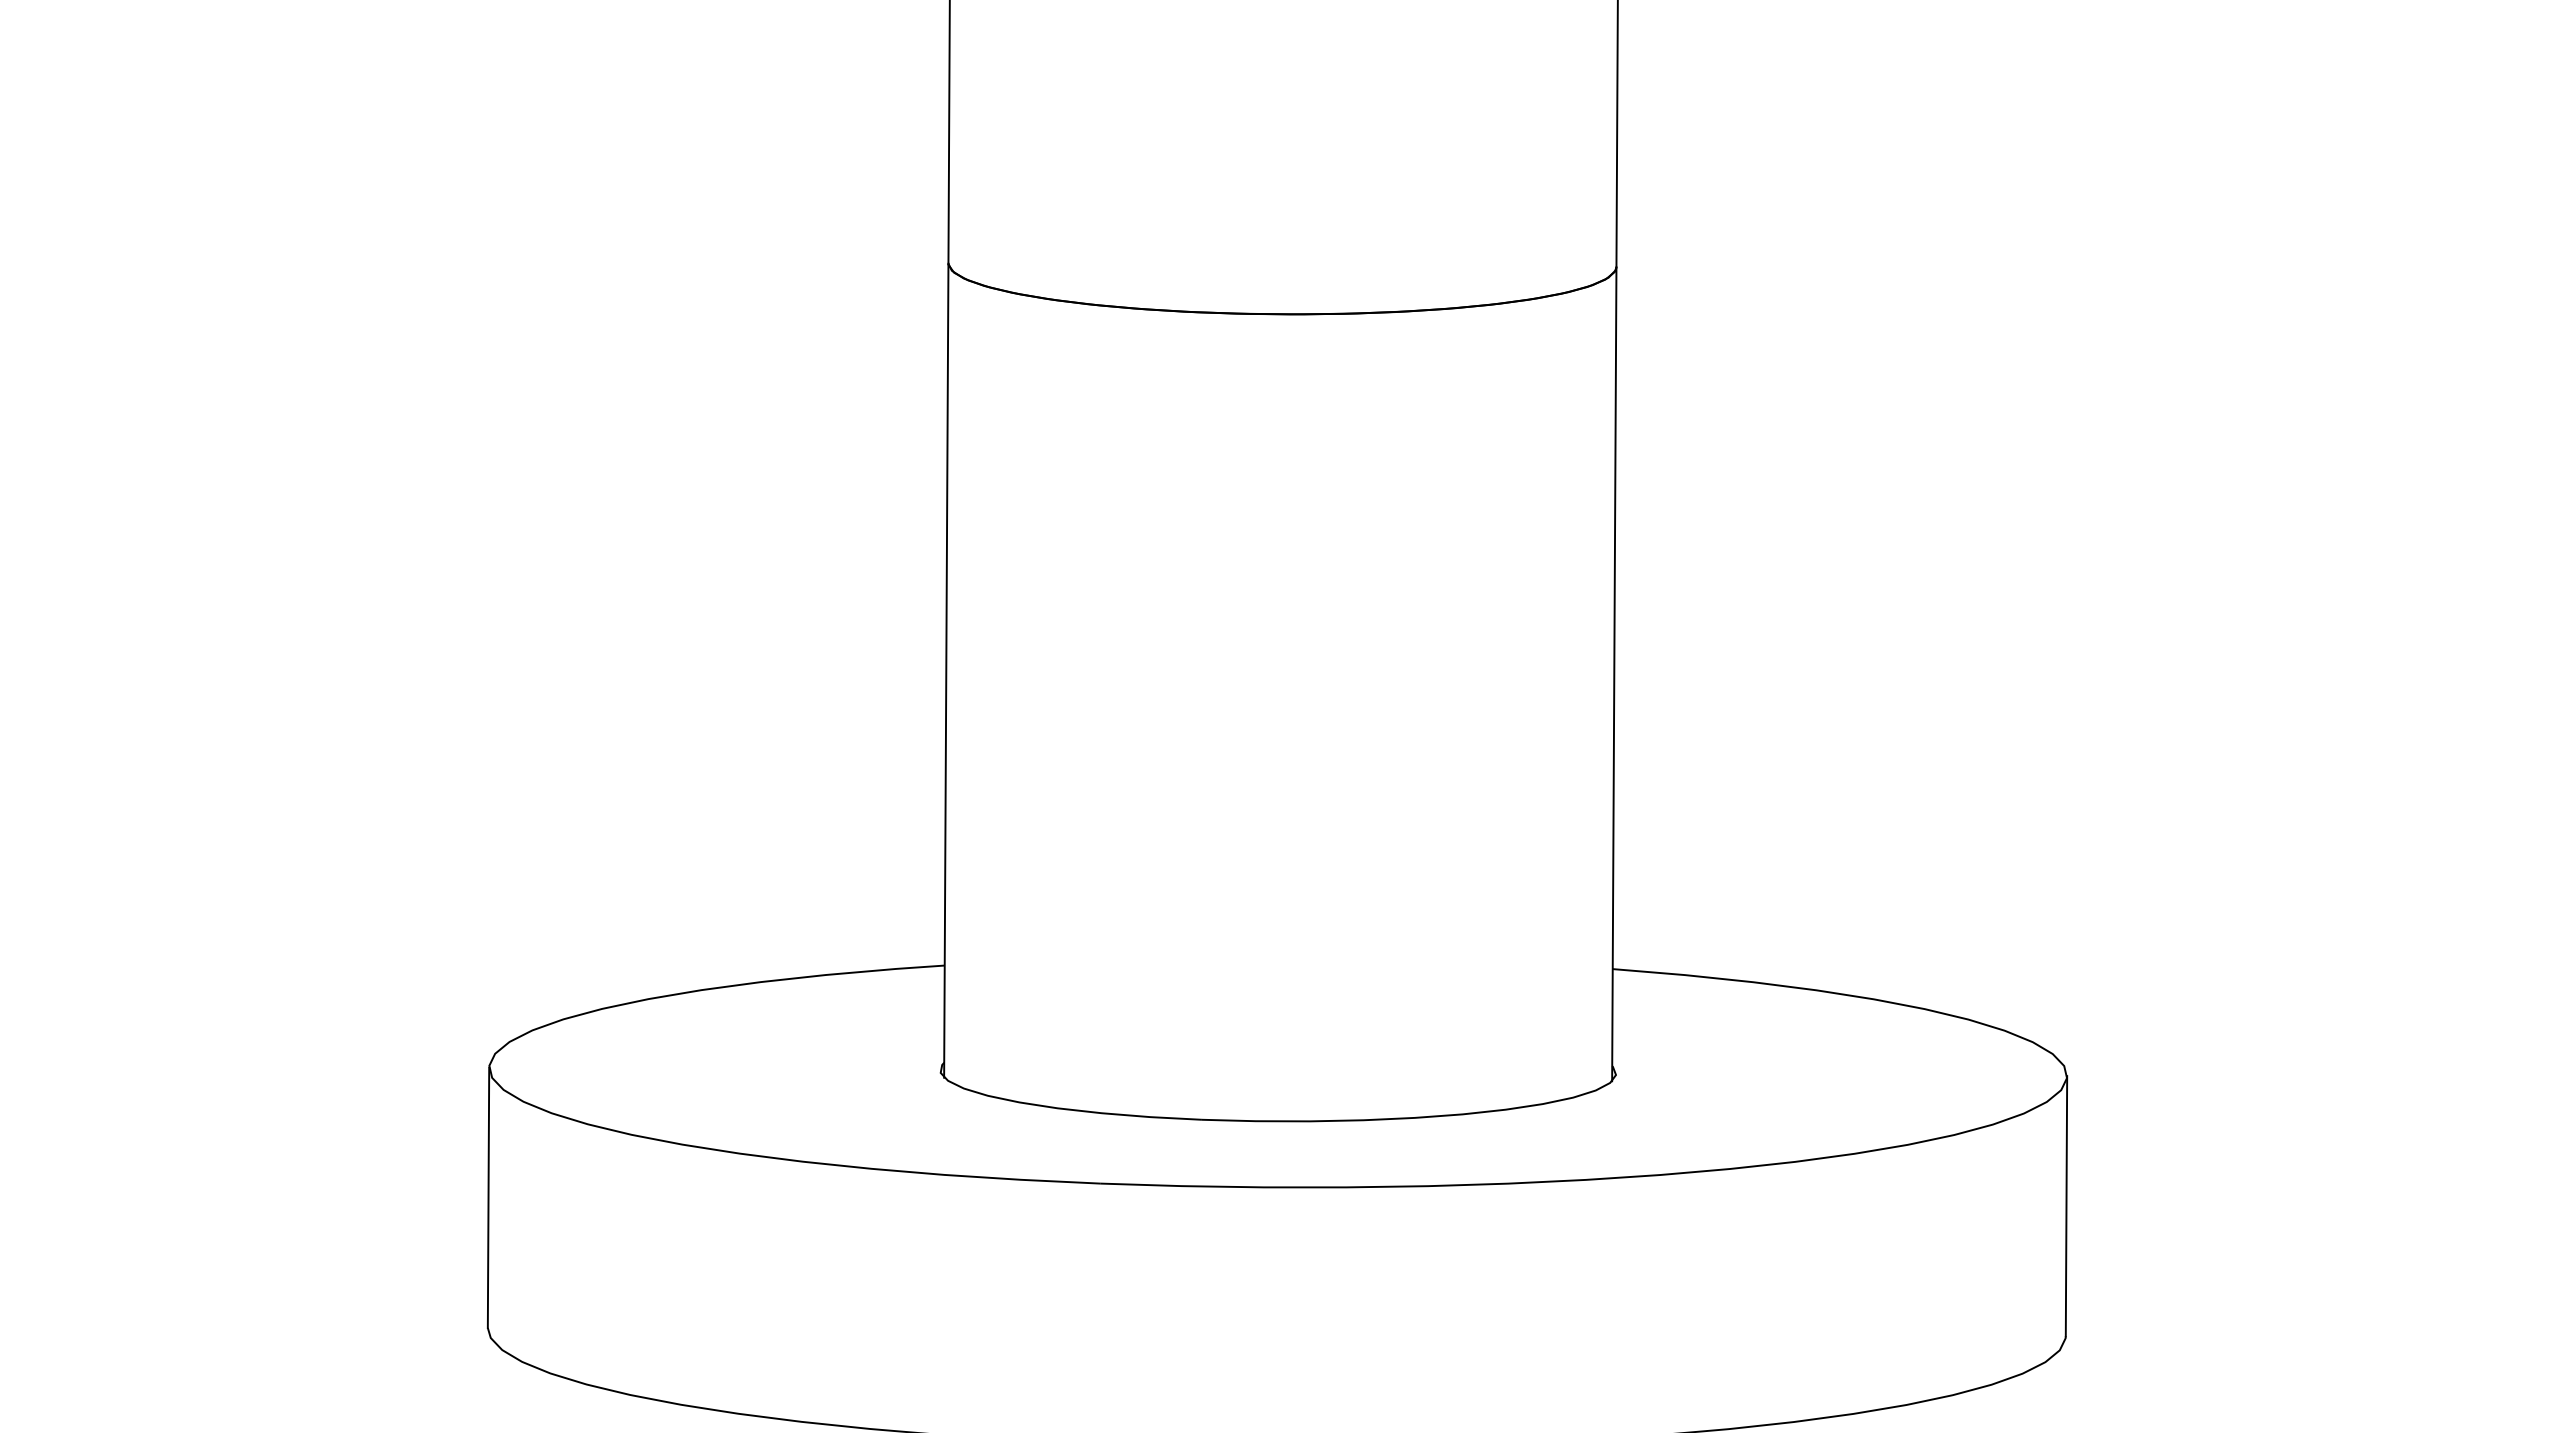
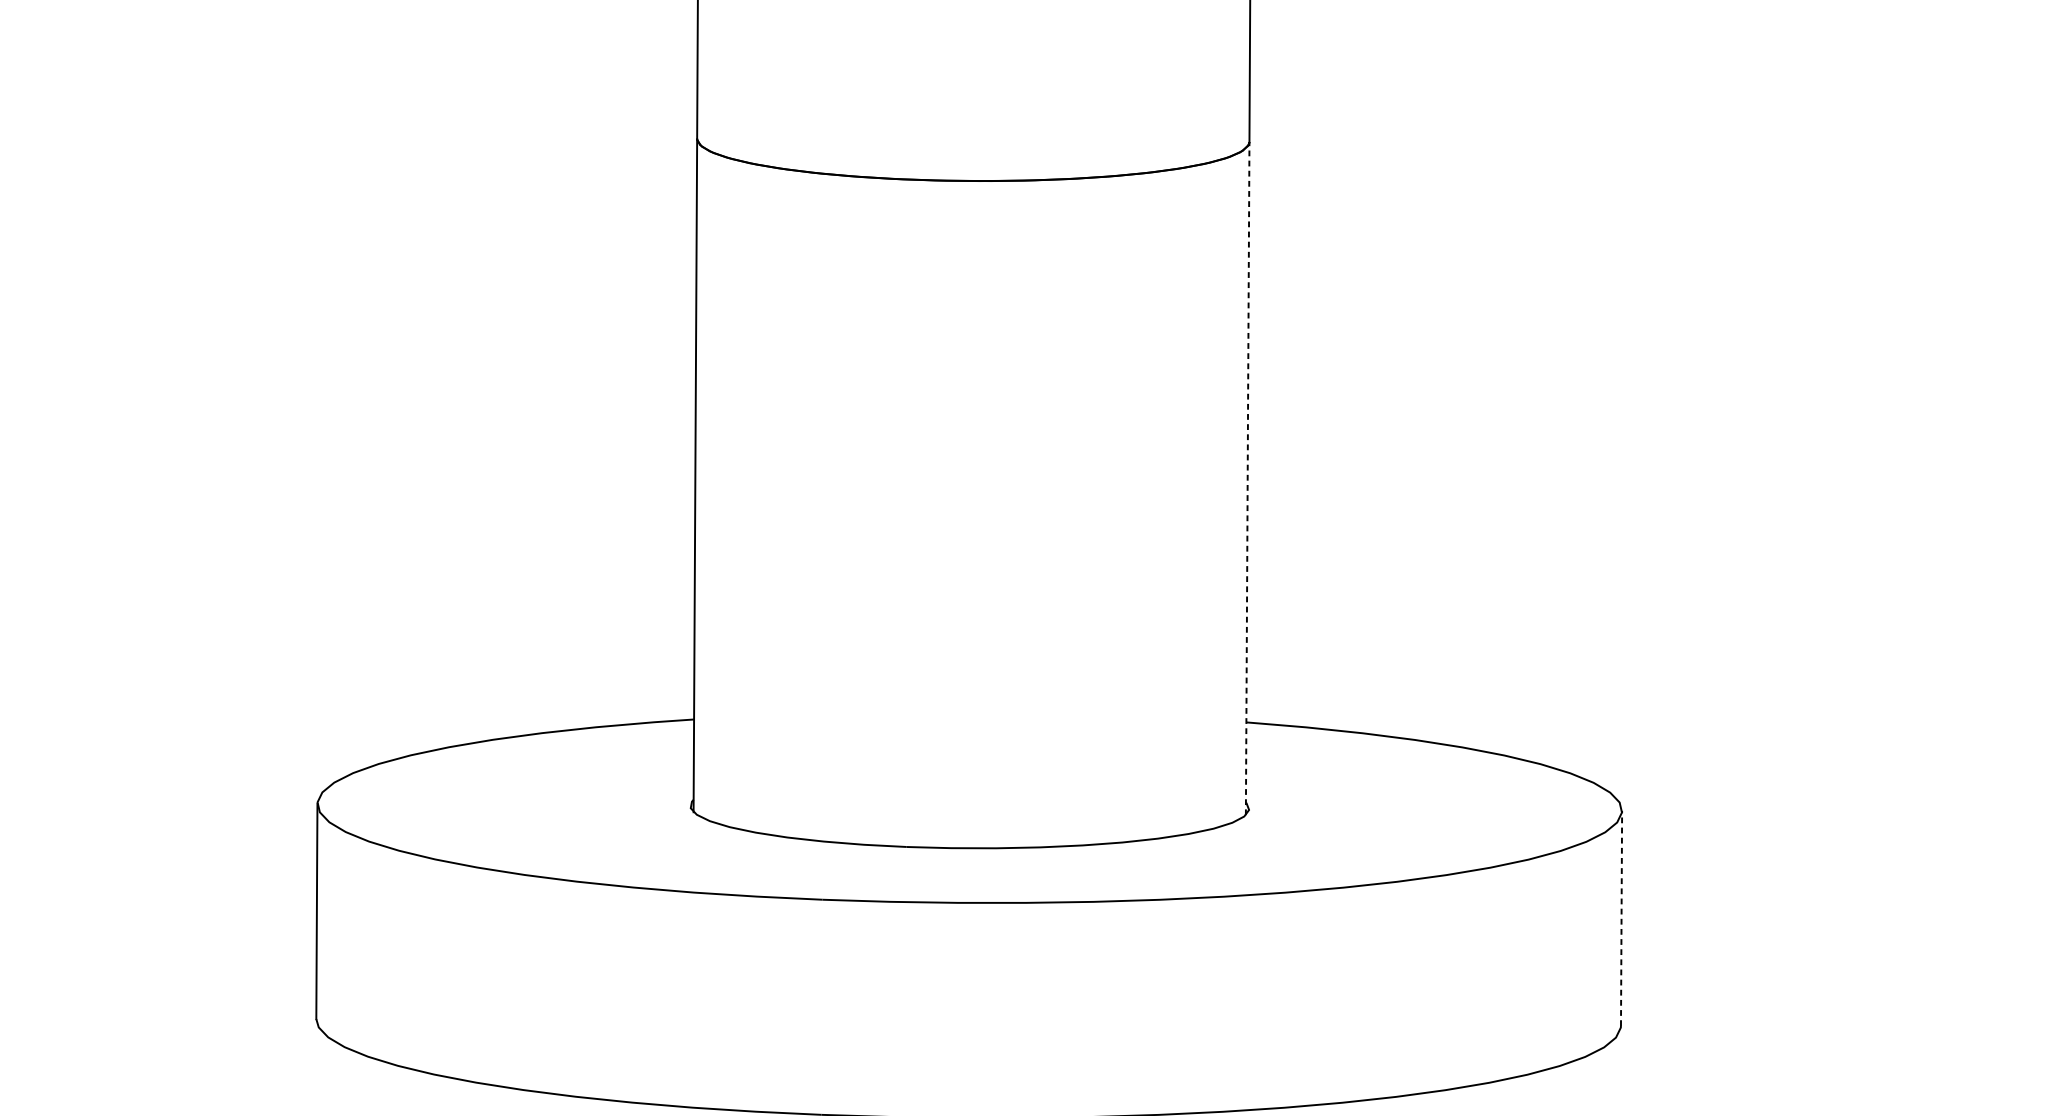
line: (1614, 673) -> (1247, 478), solid -> dashed
line: (2066, 1205) -> (1621, 917), solid -> dashed

